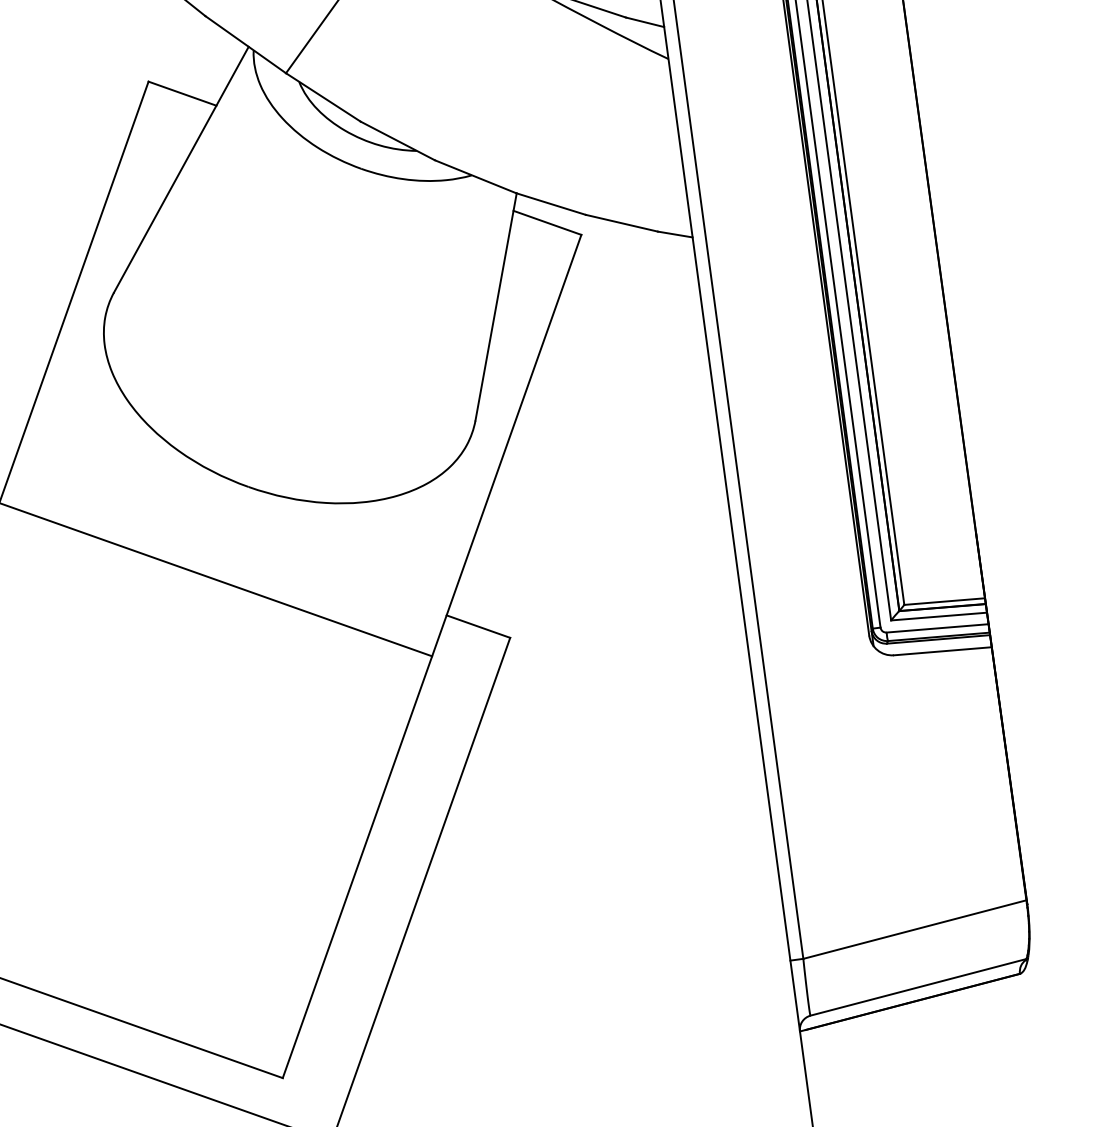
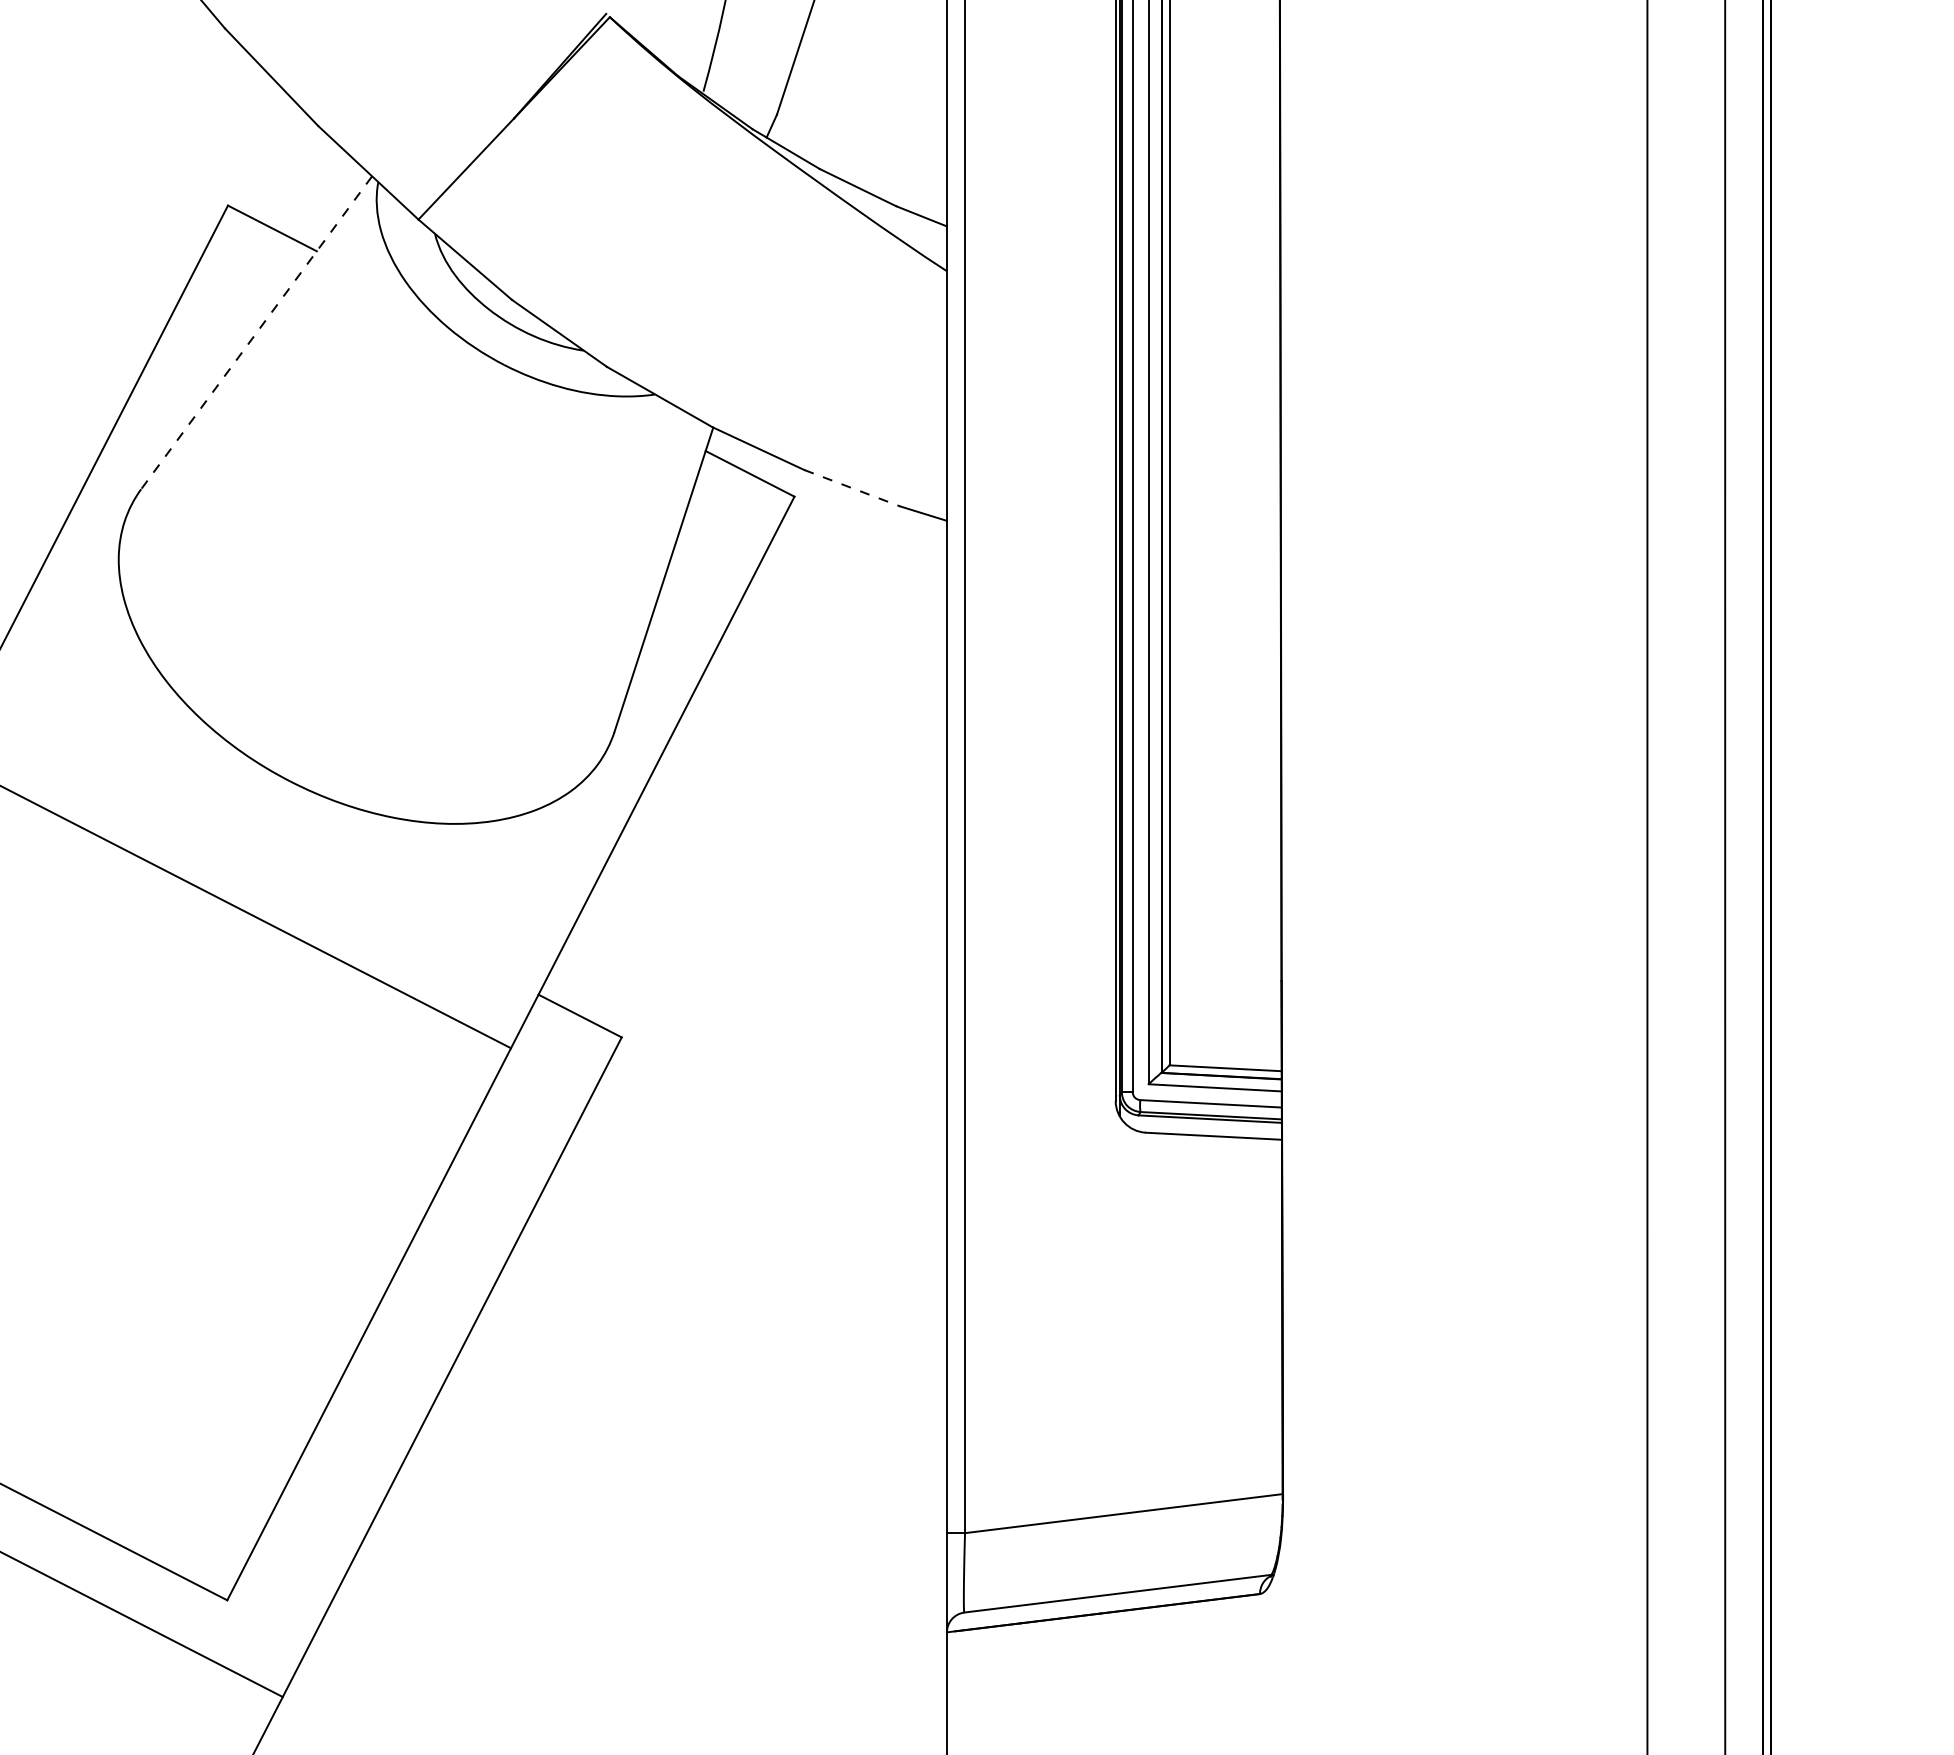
line: (181, 170) -> (256, 333), solid -> dashed
line: (622, 223) -> (852, 488), solid -> dashed

